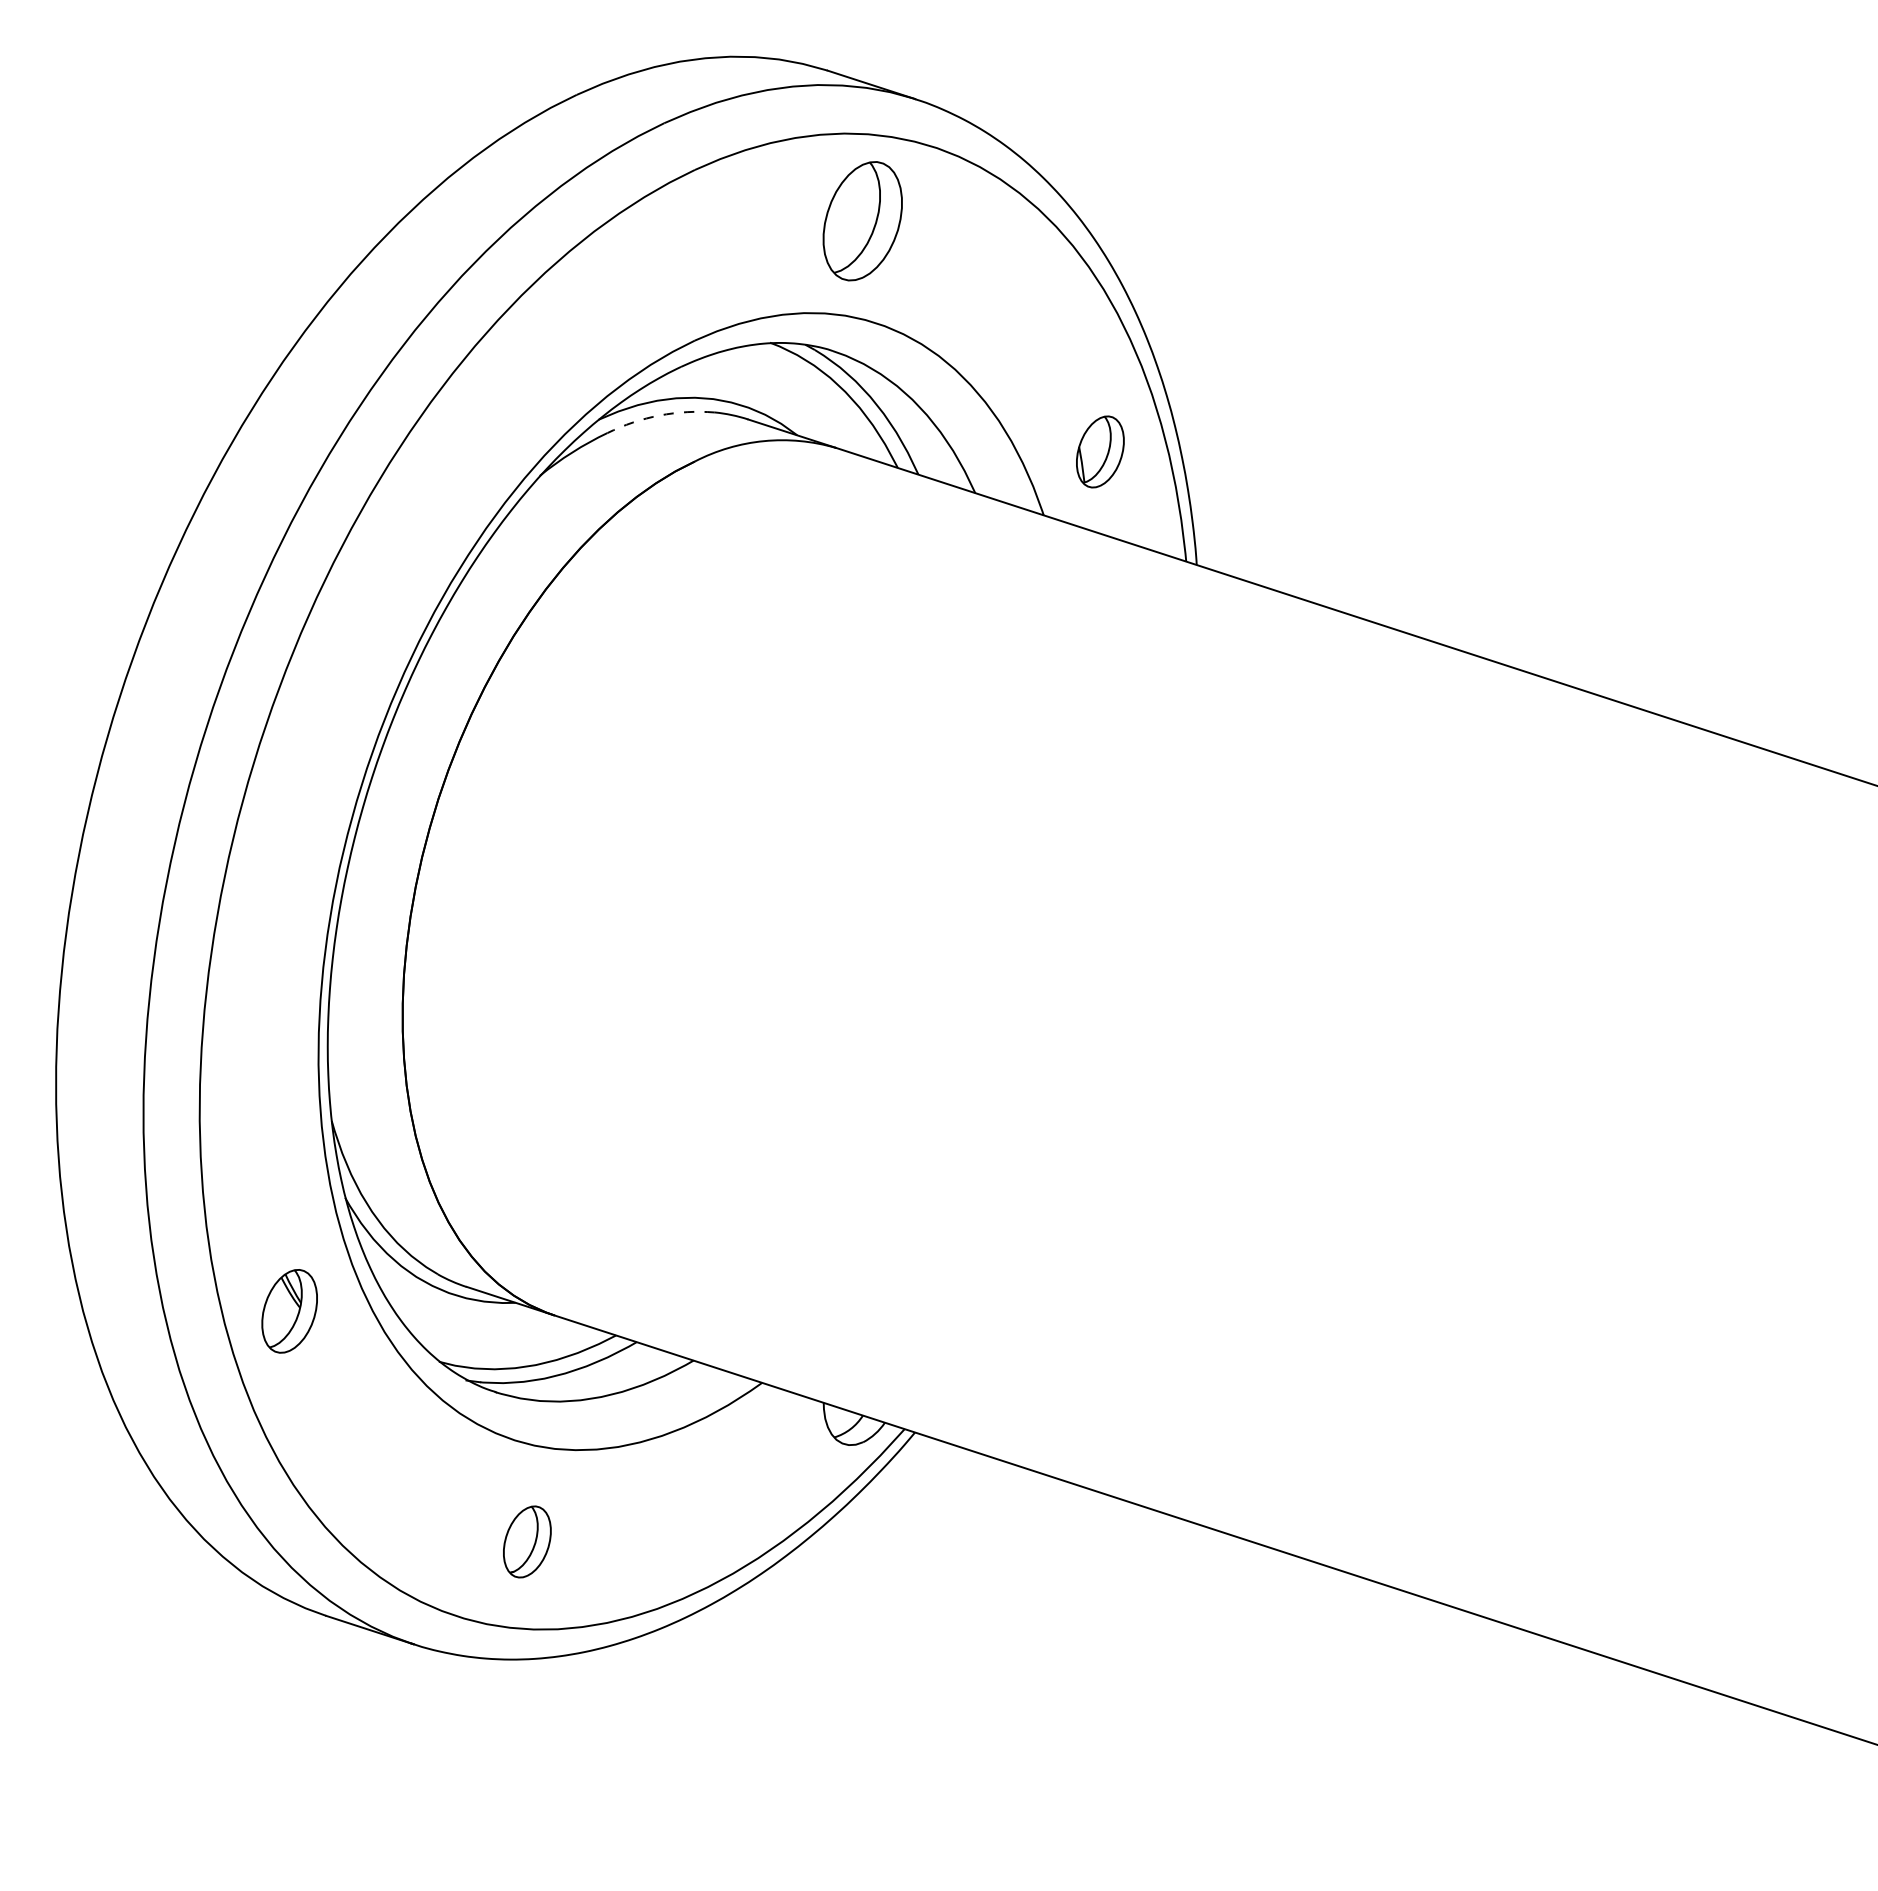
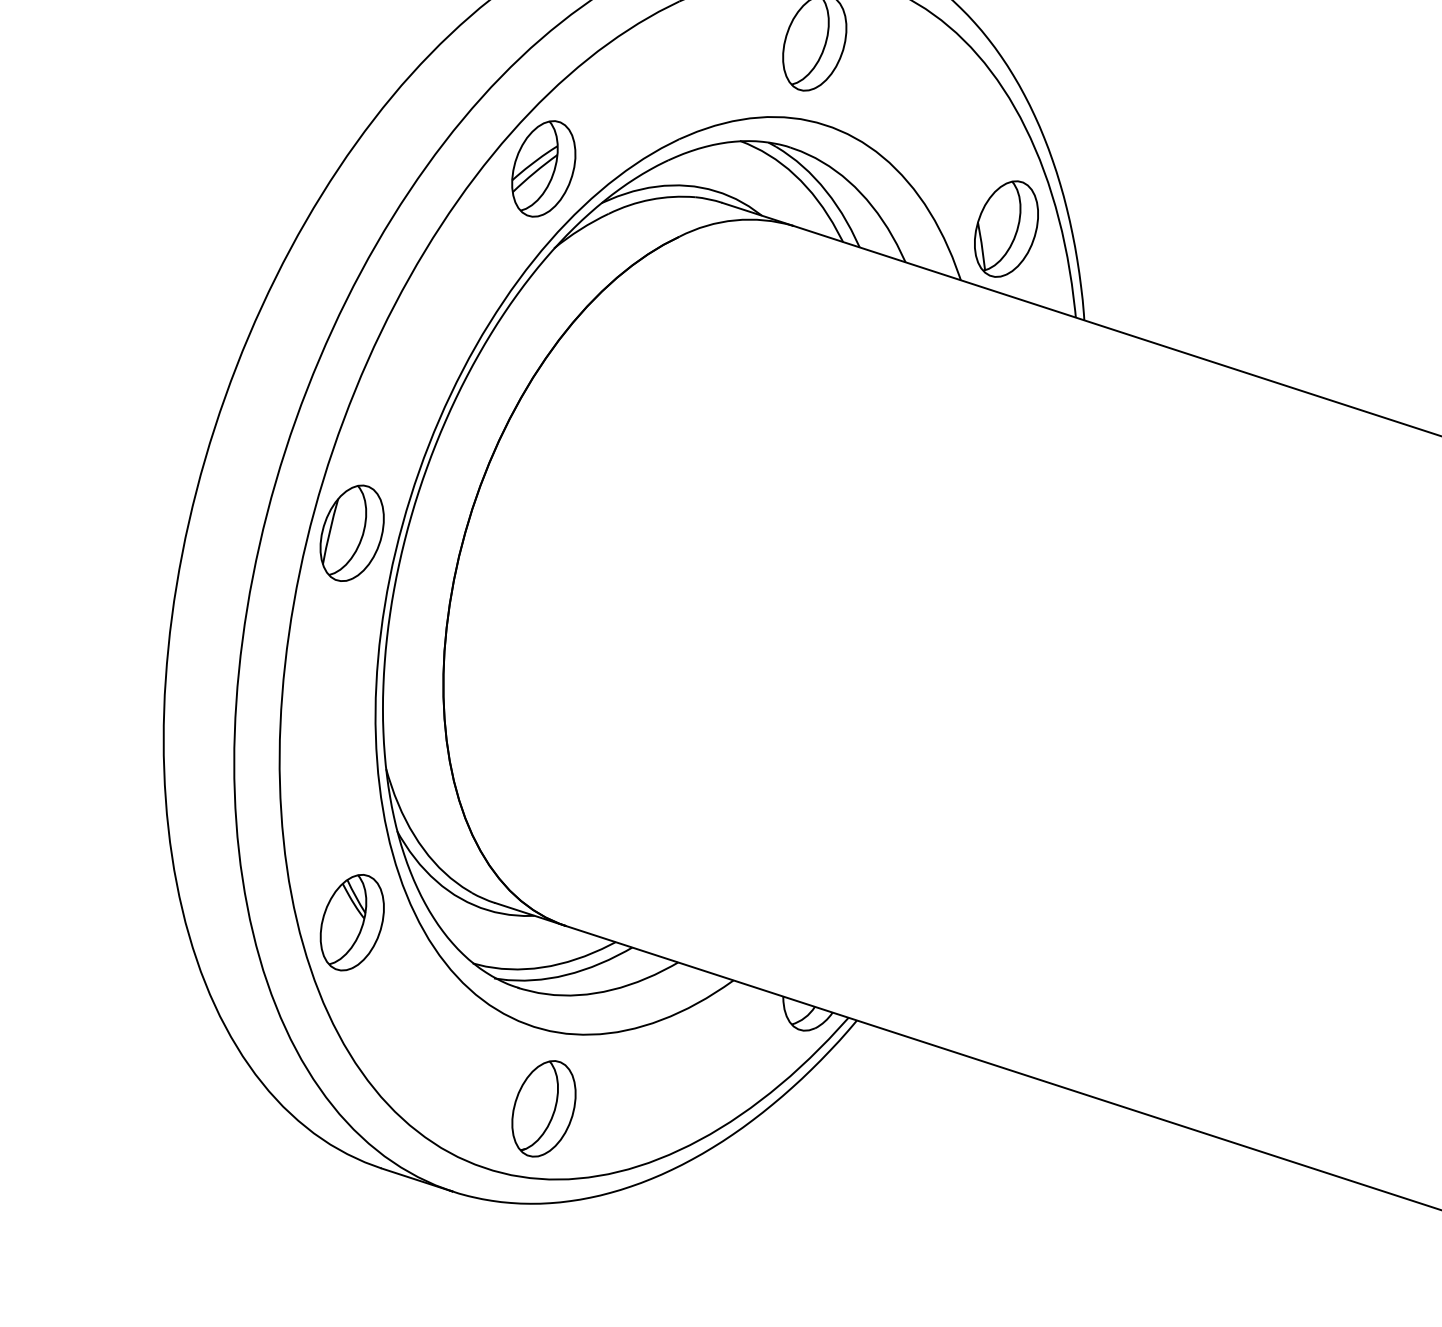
part: (527, 377) -> (544, 169), added
arc: (659, 415) -> (650, 199), dashed -> solid
part: (1100, 451) -> (1006, 228), size x1.67
part: (289, 828) -> (352, 533), added
part: (289, 1311) -> (352, 922), size x1.43
part: (527, 1541) -> (544, 1108), size x1.67

